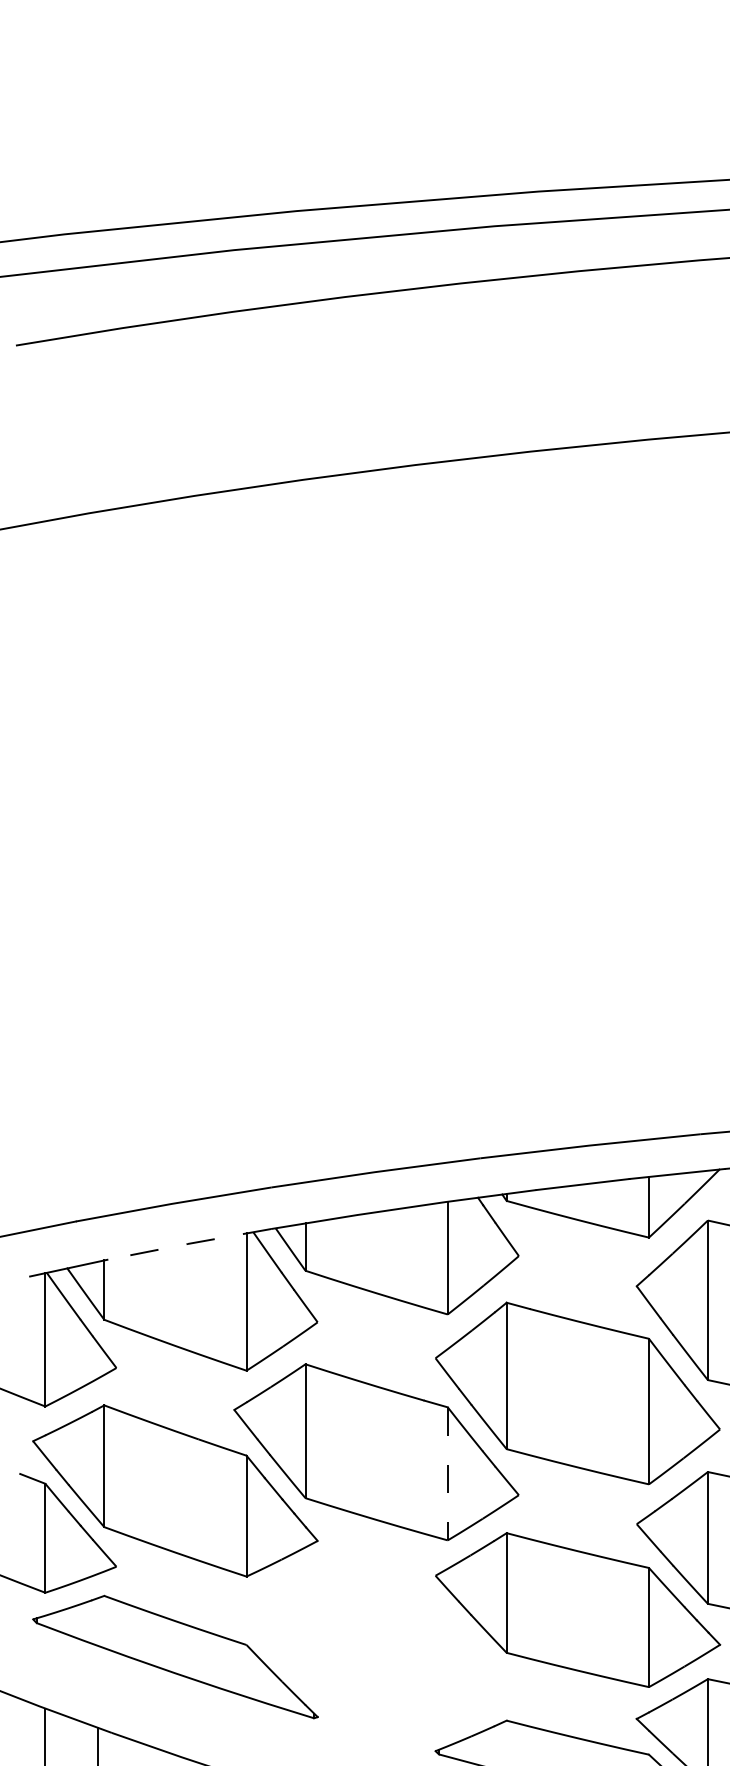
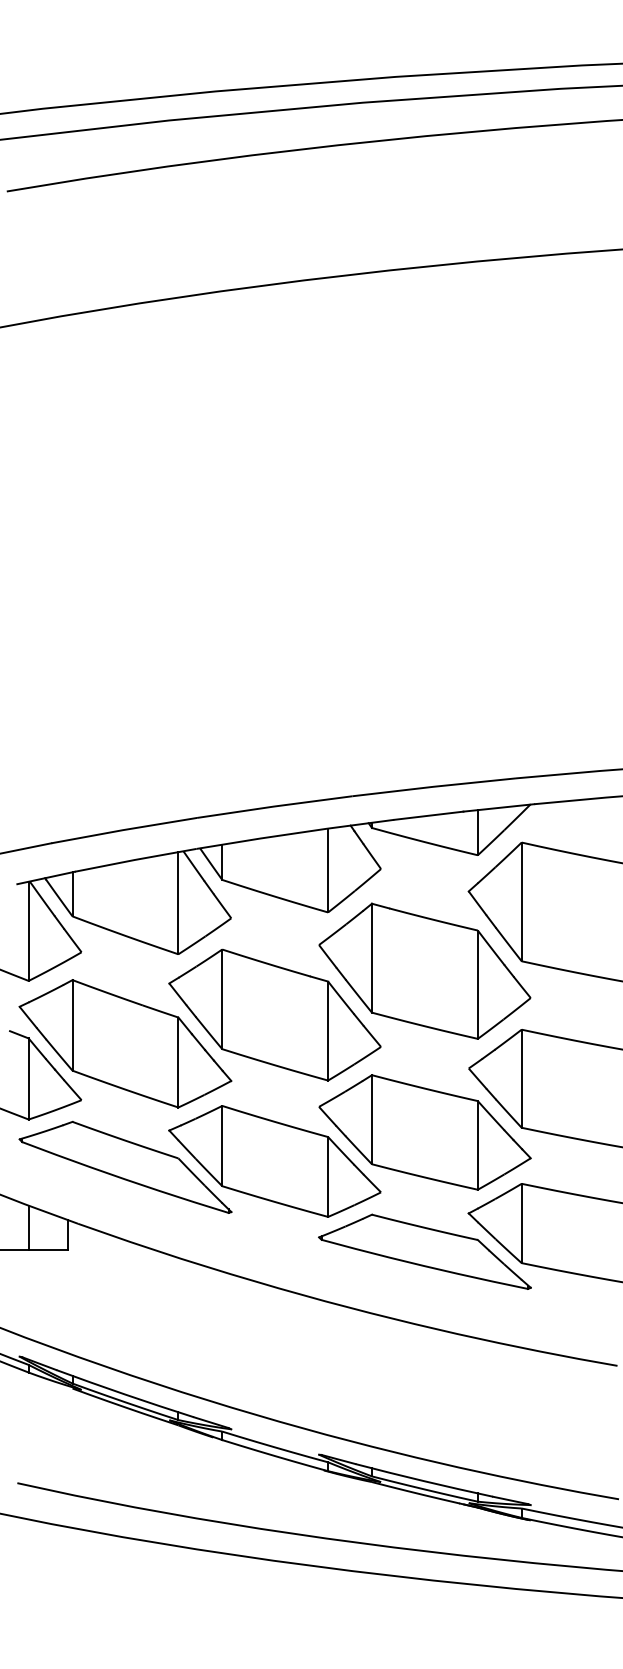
line: (187, 1244) -> (134, 860), dashed -> solid
line: (448, 1474) -> (328, 1031), dashed -> solid
part: (375, 1649) -> (274, 1161), added

